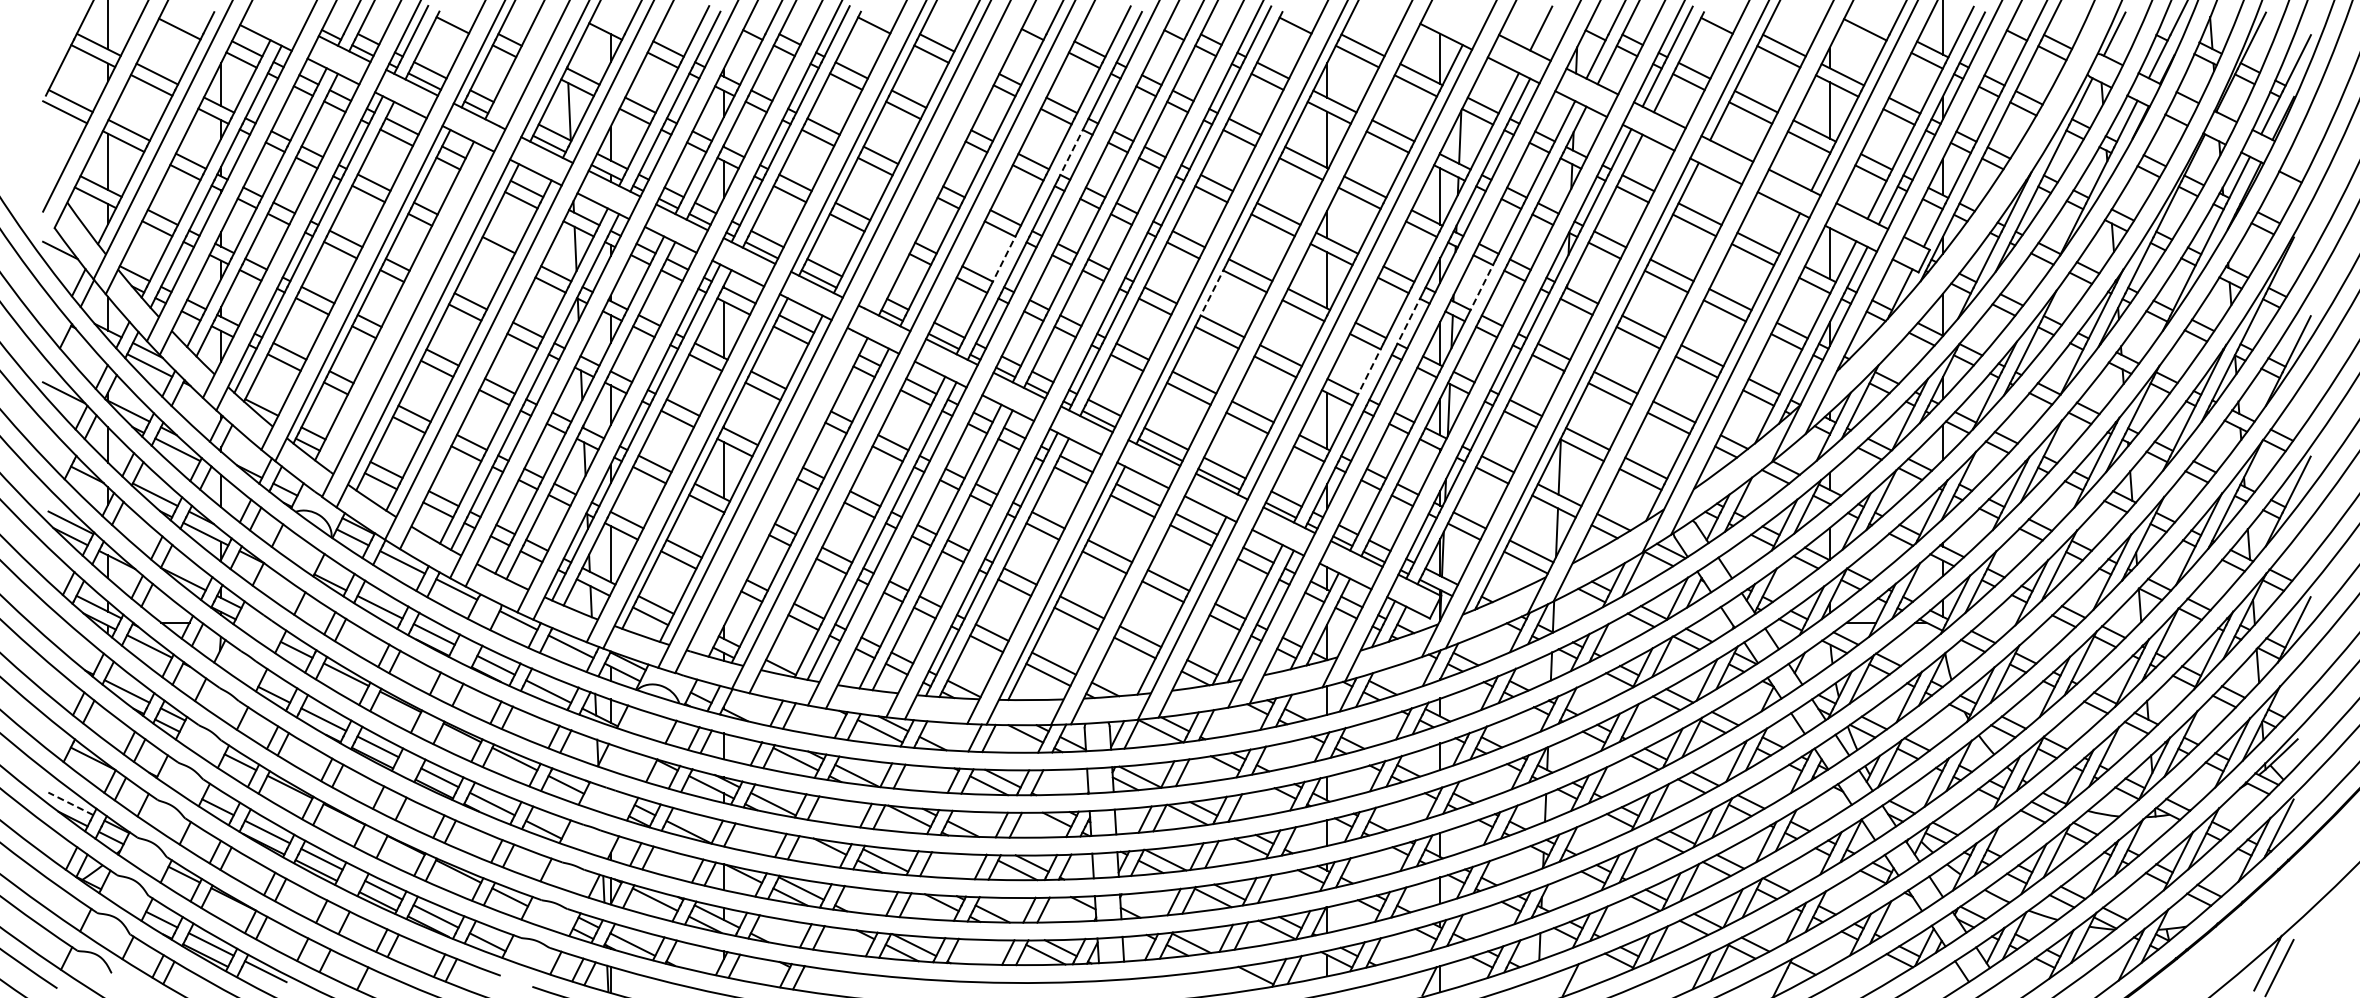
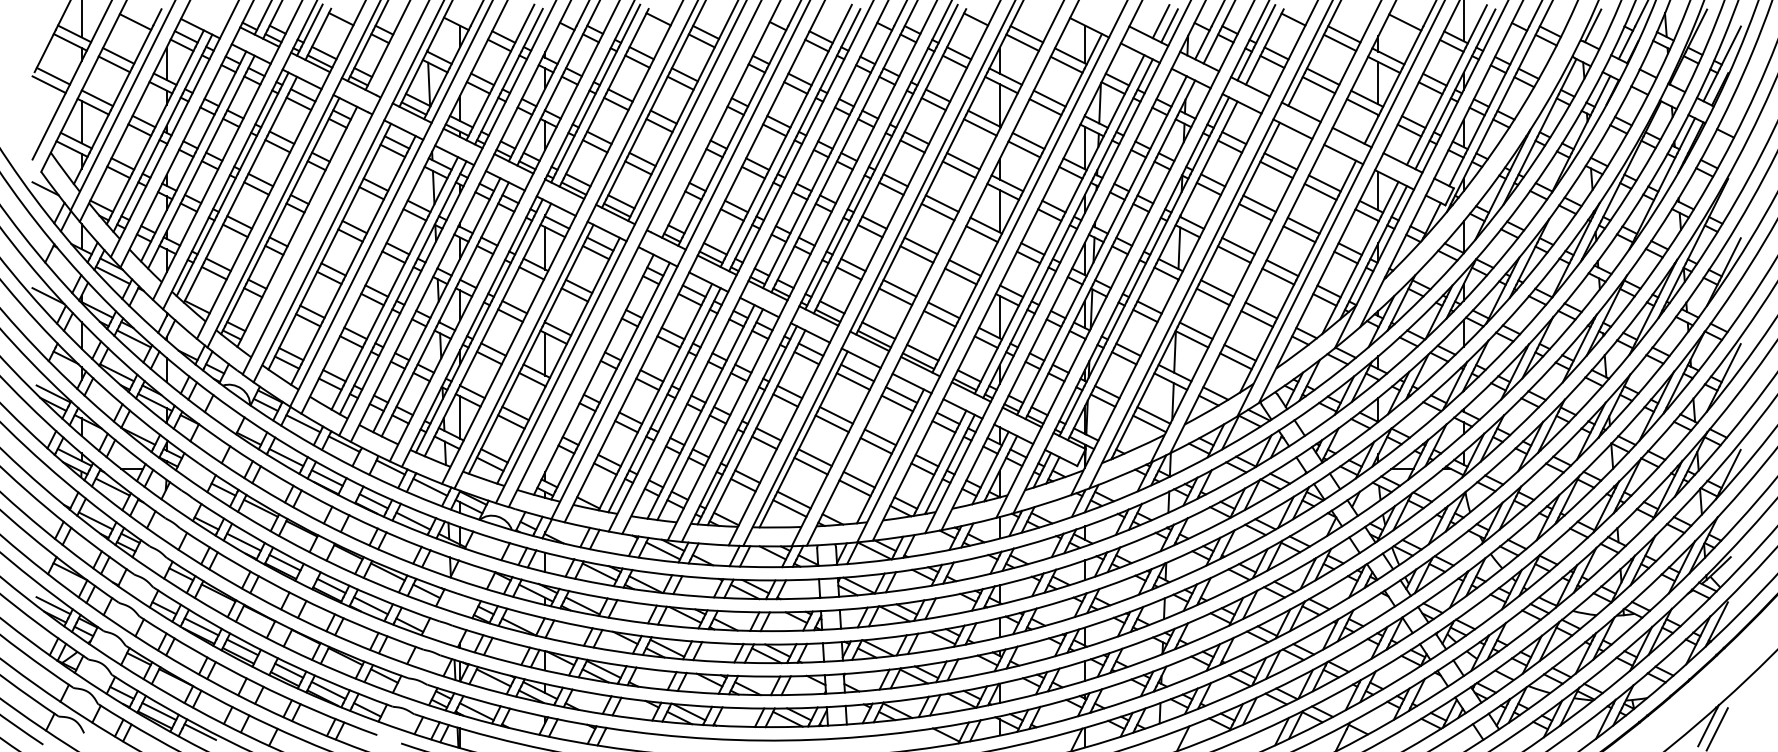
line: (1552, 34) -> (1169, 26), added
line: (1071, 152) -> (807, 114), dashed -> solid
line: (493, 256) -> (371, 193), added
line: (1003, 259) -> (756, 195), dashed -> solid
line: (1481, 288) -> (1116, 217), dashed -> solid
line: (1212, 292) -> (913, 220), dashed -> solid
line: (1408, 320) -> (1061, 241), dashed -> solid
line: (1565, 328) -> (1179, 247), added
line: (1369, 372) -> (1031, 280), dashed -> solid
line: (70, 803) -> (53, 605), dashed -> solid

